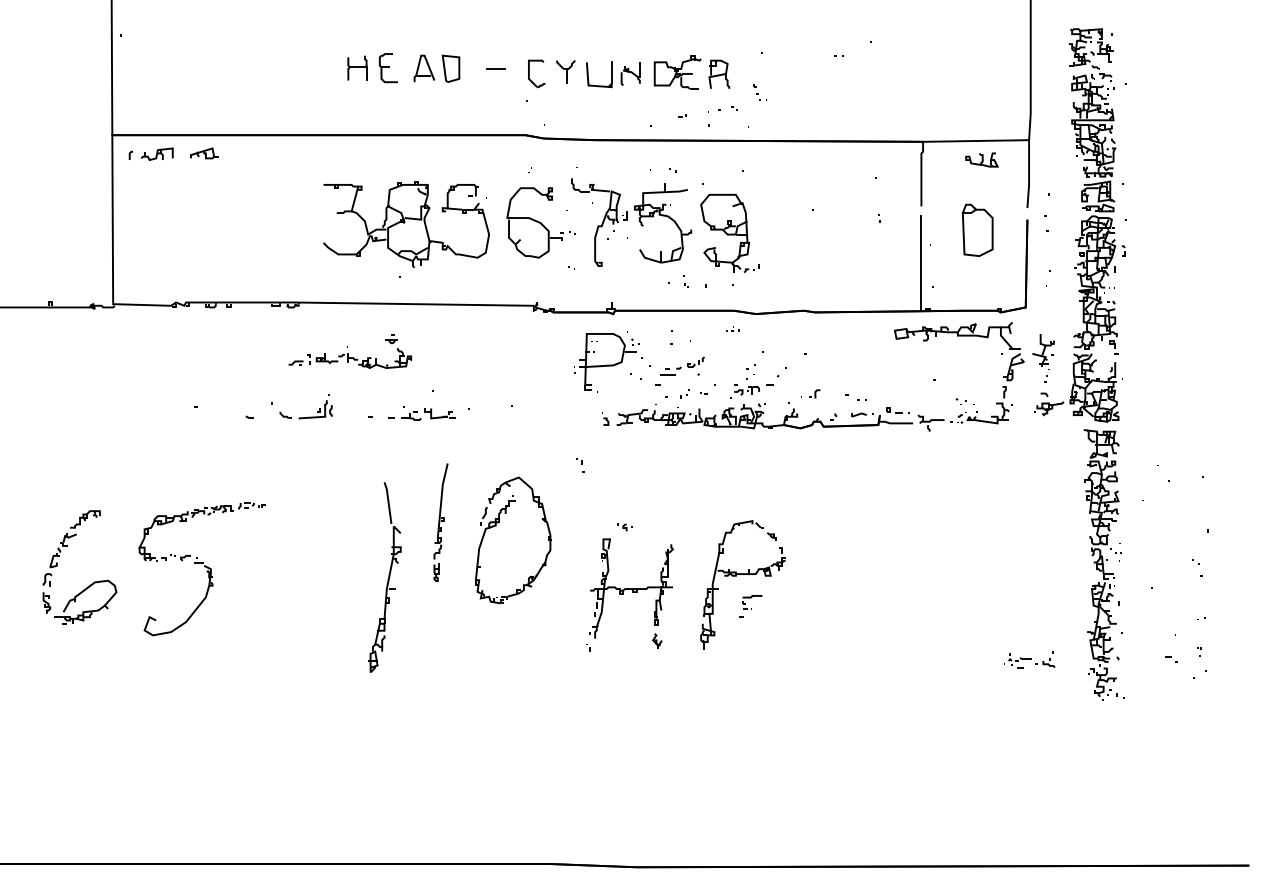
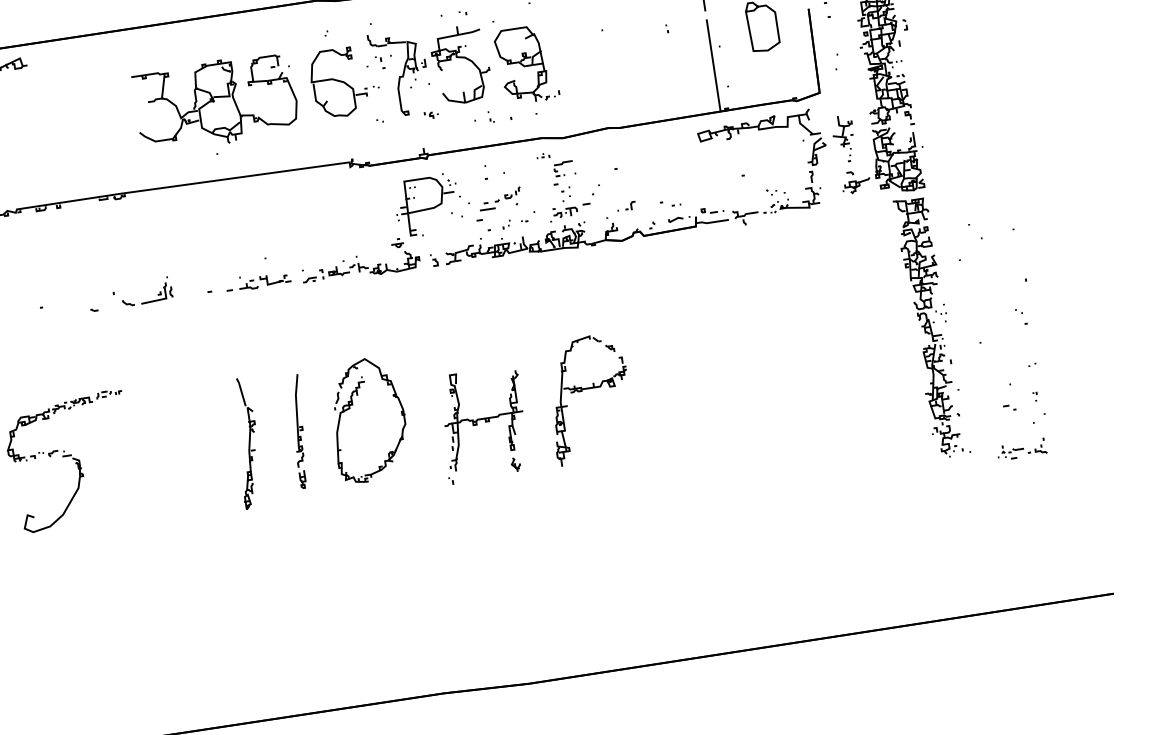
part: (350, 351) -> (360, 261), moved
part: (580, 465) -> (380, 62), moved
part: (440, 522) -> (299, 431), moved
part: (499, 523) -> (352, 405), moved
part: (624, 527) -> (431, 115), moved
part: (385, 577) -> (247, 443), size x0.71
part: (750, 606) -> (562, 172), moved
part: (1029, 659) -> (1021, 449), moved

